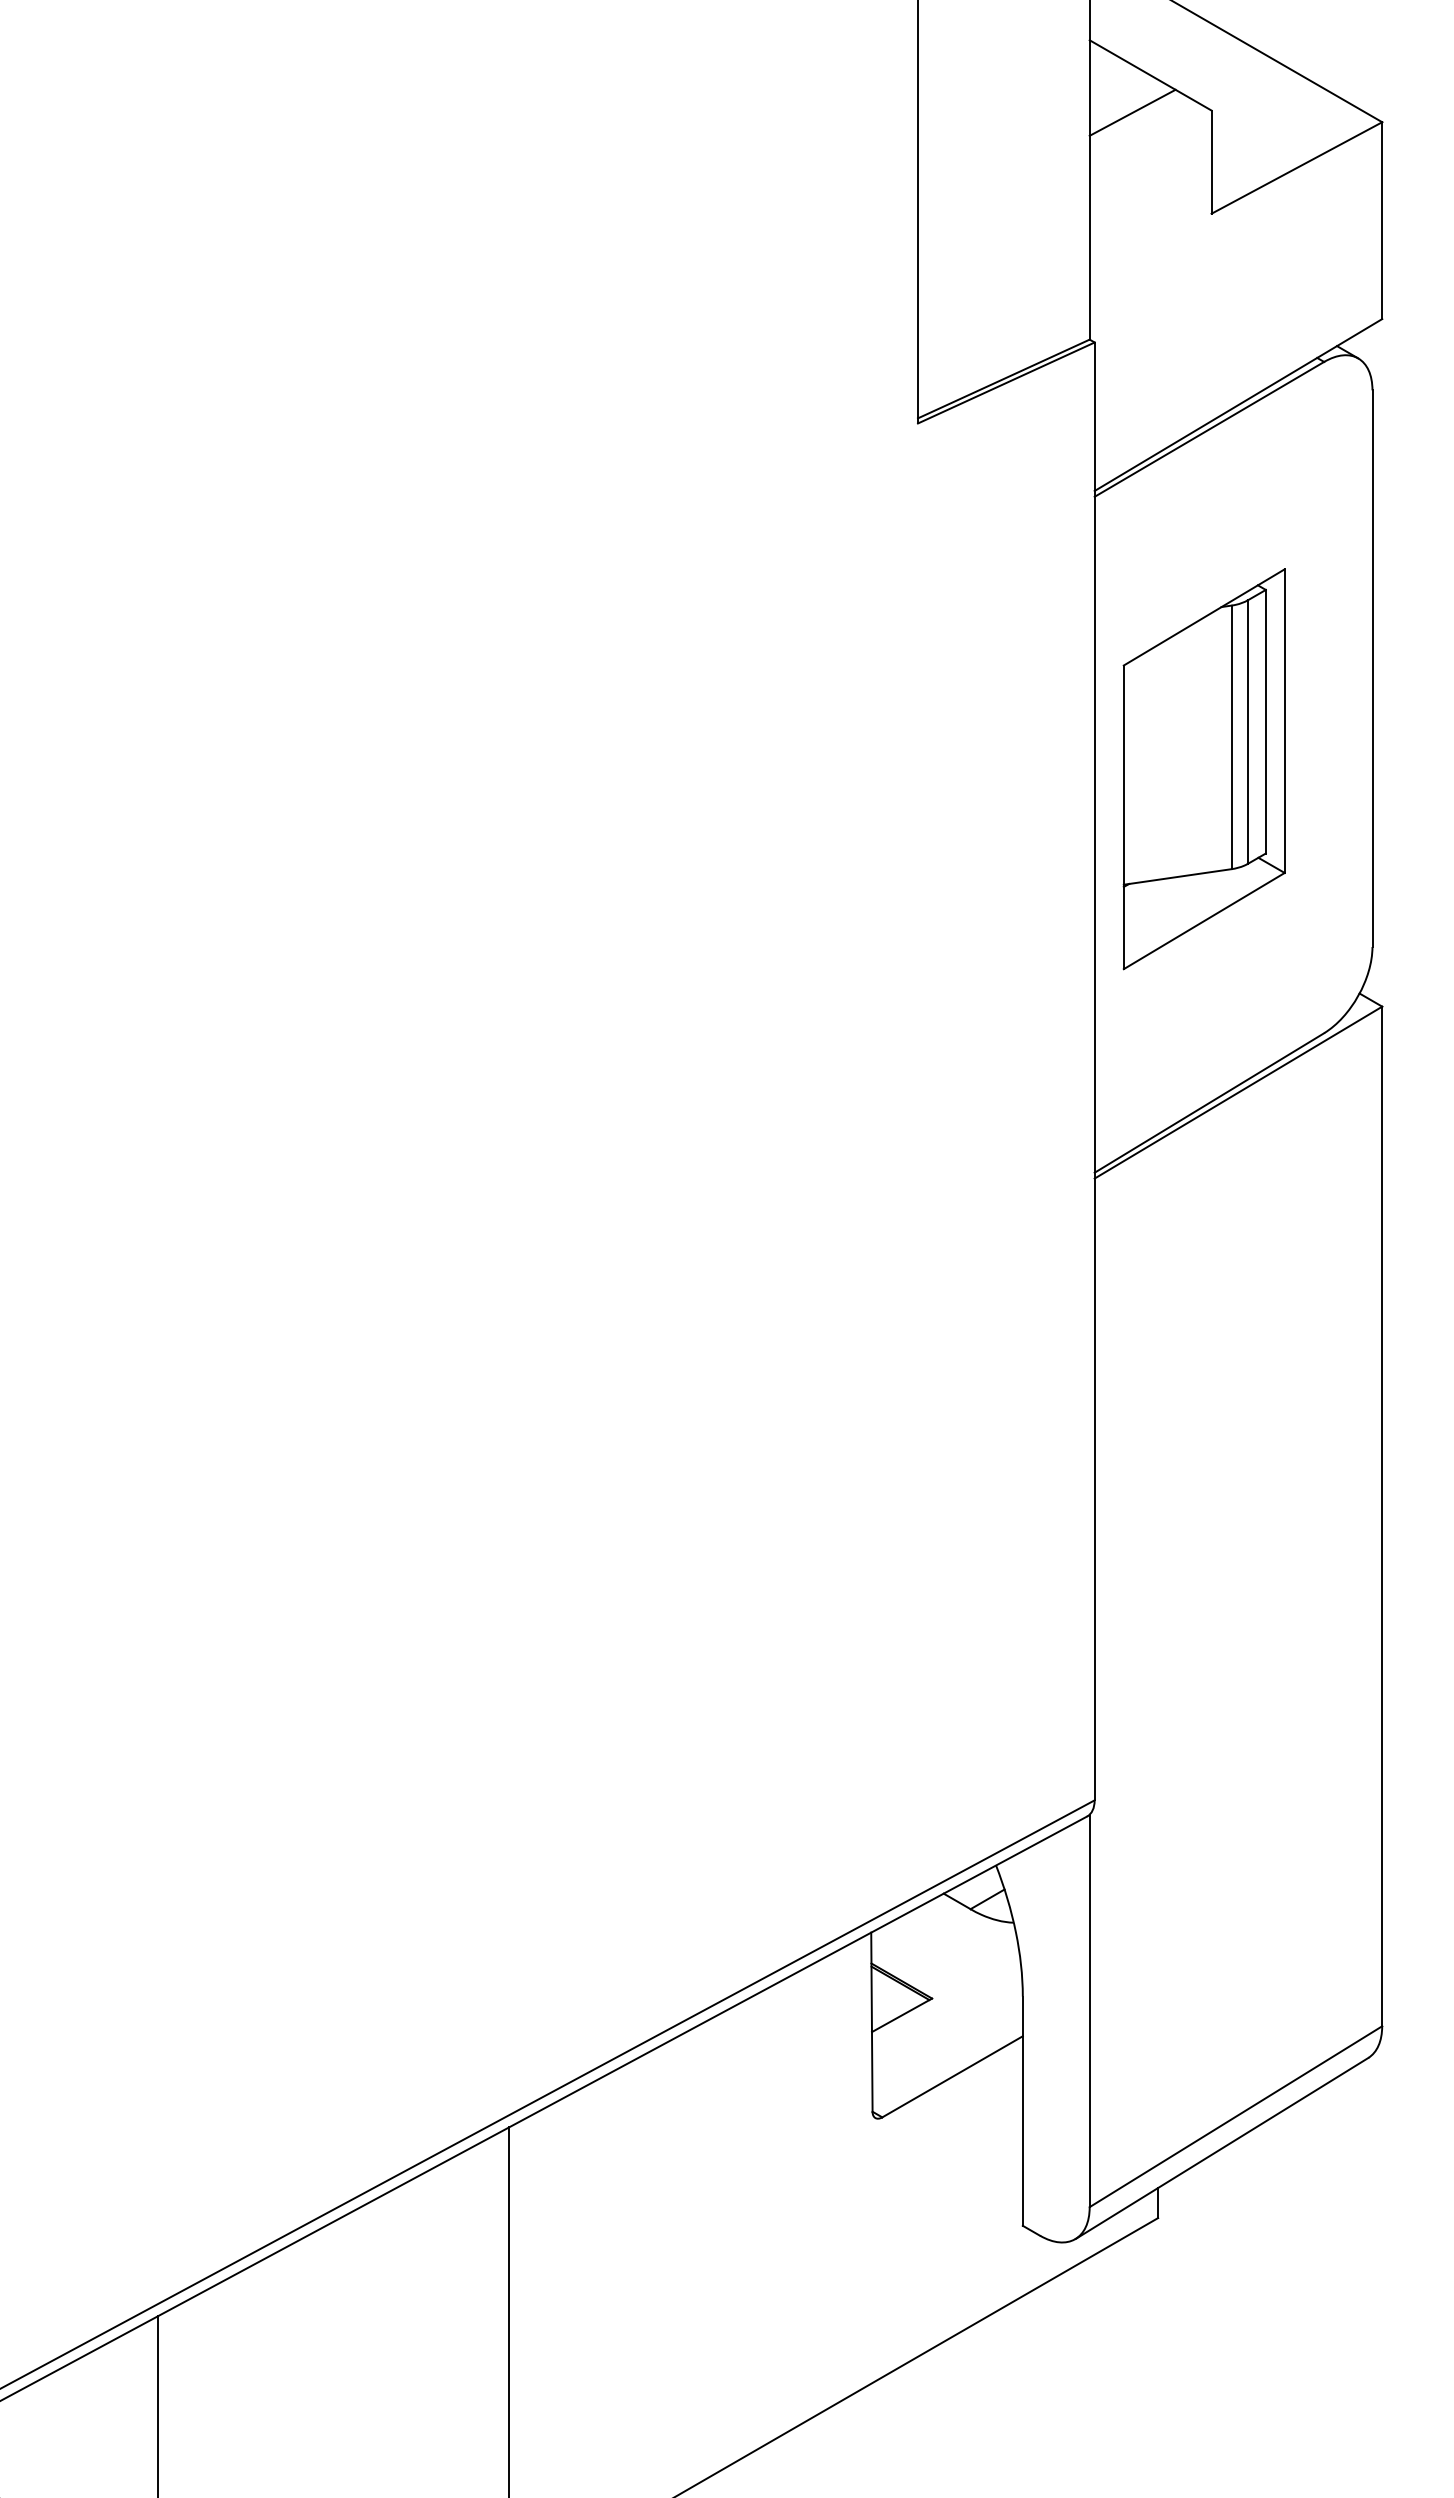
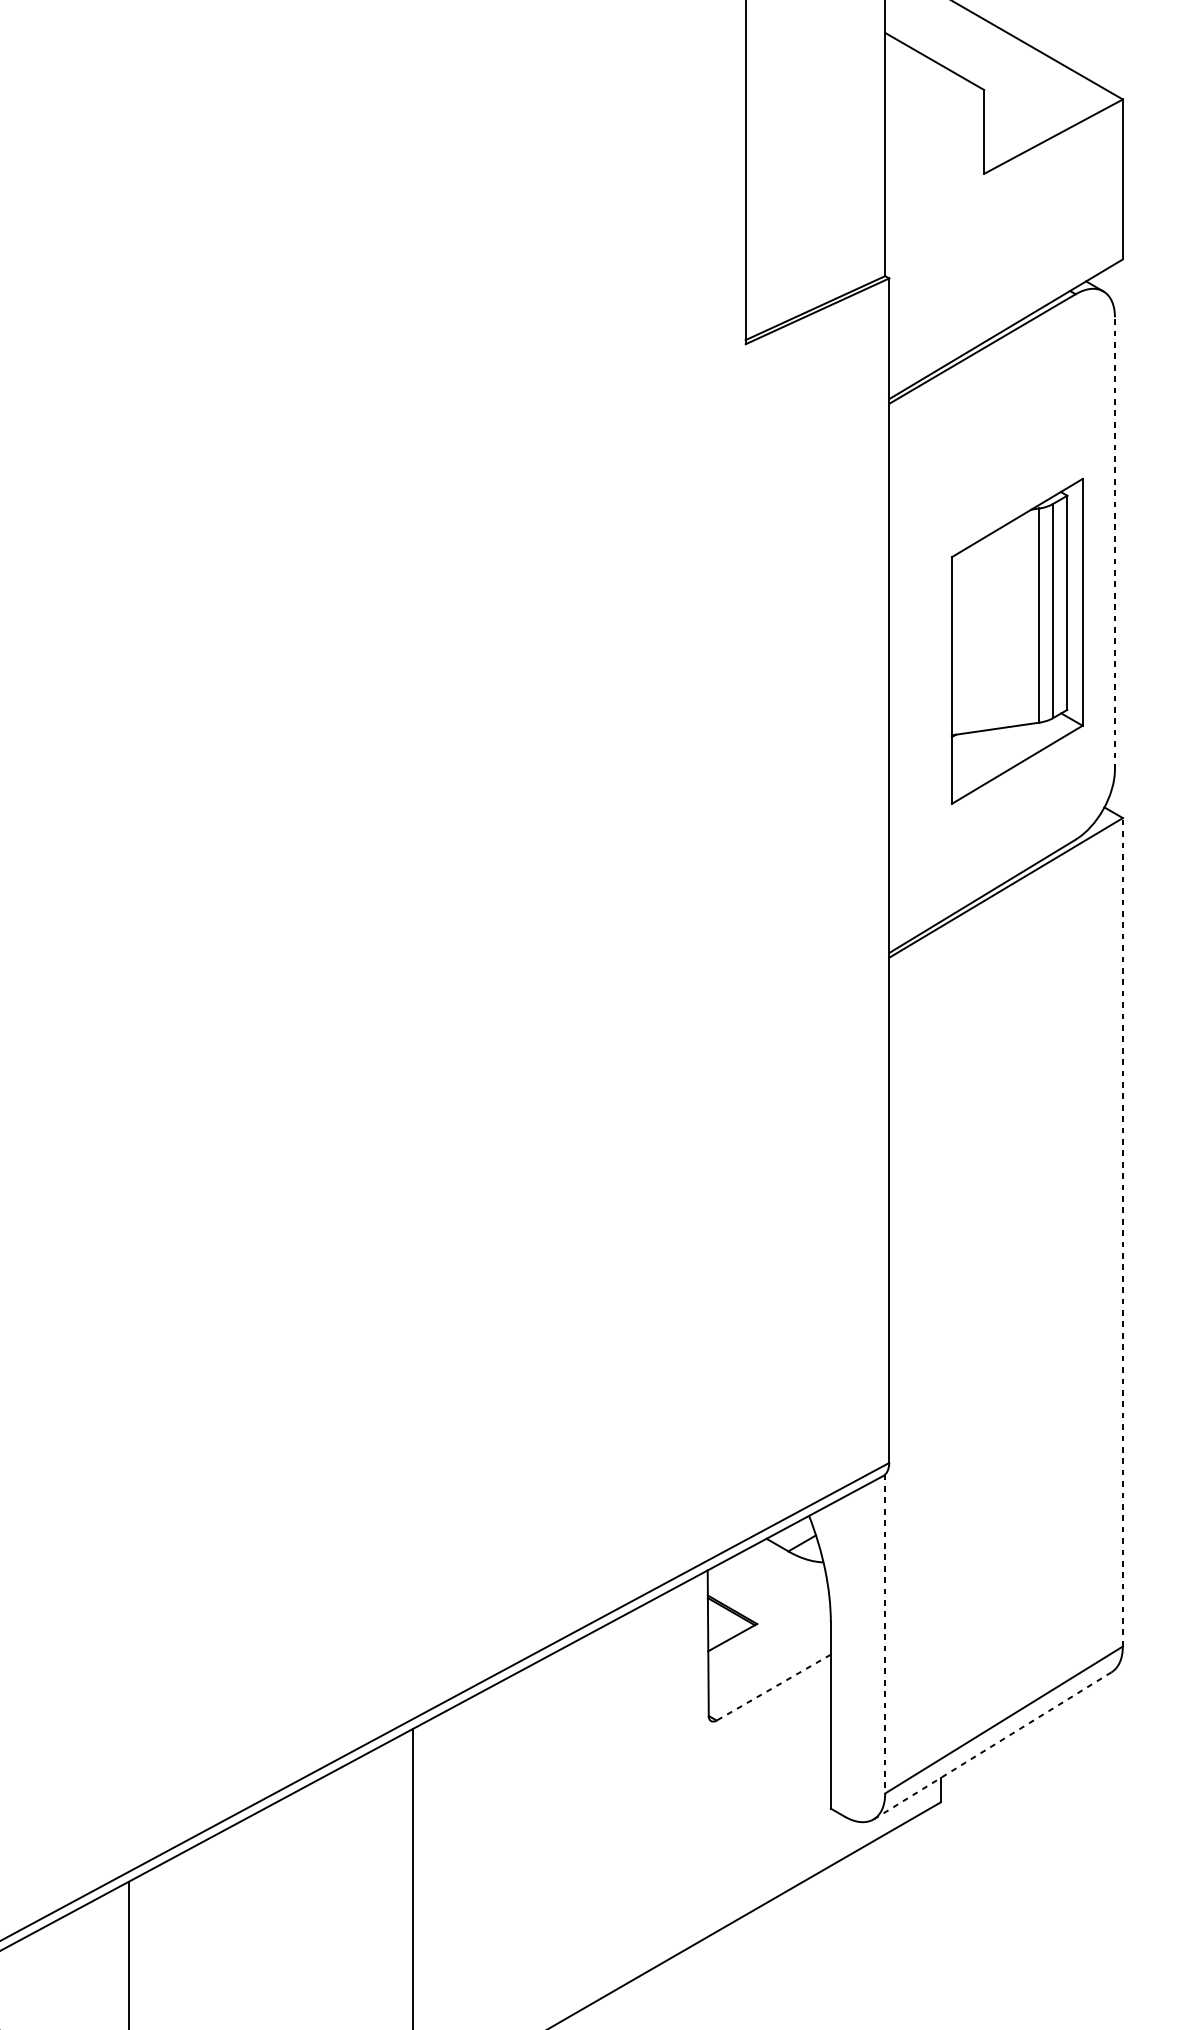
line: (1132, 112) -> (919, 91), removed
line: (1372, 668) -> (1114, 543), solid -> dashed
part: (1203, 769) -> (1016, 641), moved
line: (1382, 1516) -> (1123, 1232), solid -> dashed
line: (1089, 2011) -> (885, 1634), solid -> dashed
line: (952, 2077) -> (773, 1688), solid -> dashed
line: (1222, 2148) -> (993, 1745), solid -> dashed

